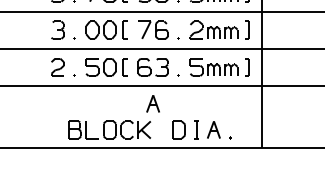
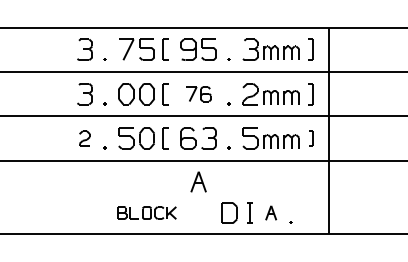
part: (153, 30) -> (198, 94), size x0.7
part: (57, 67) -> (84, 138), size x0.7
part: (246, 67) -> (310, 138), size x0.7
part: (109, 129) -> (146, 212), size x0.6
part: (214, 129) -> (271, 212), size x0.7

